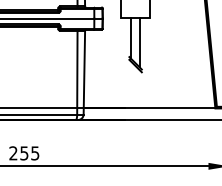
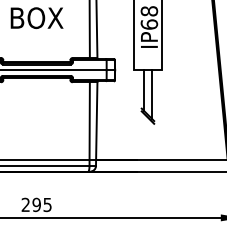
text: (24, 152) -> (36, 204), 255 -> 295

